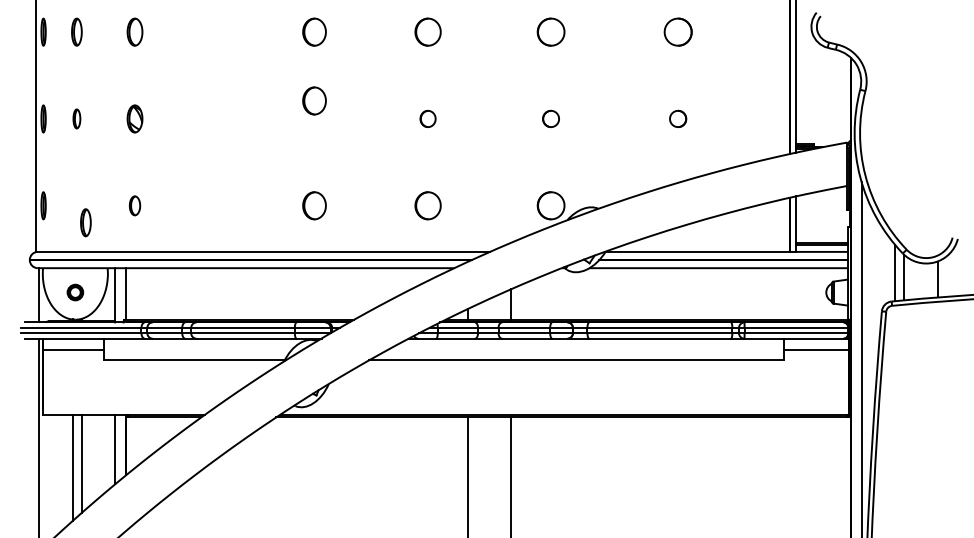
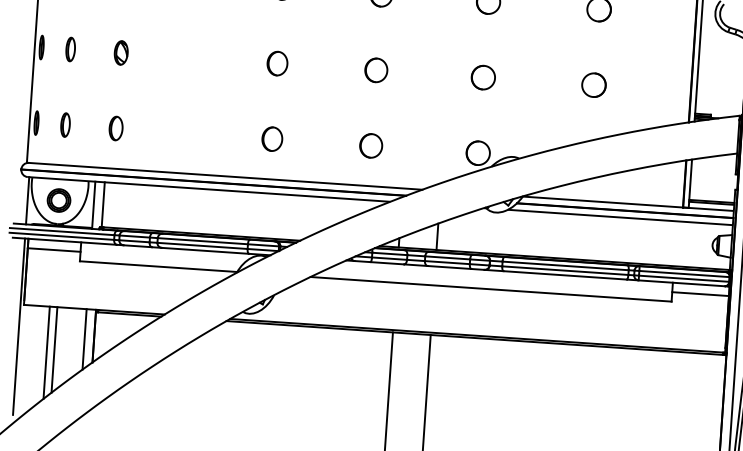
part: (314, 100) -> (277, 63), moved
part: (76, 118) -> (70, 49), size x1.43
part: (427, 118) -> (375, 69), size x1.67
part: (550, 118) -> (482, 77), size x1.67
part: (677, 118) -> (593, 84), size x1.67
part: (134, 205) -> (115, 128), size x1.43
part: (85, 222) -> (65, 124), moved
part: (75, 292) -> (59, 200), size x1.67

